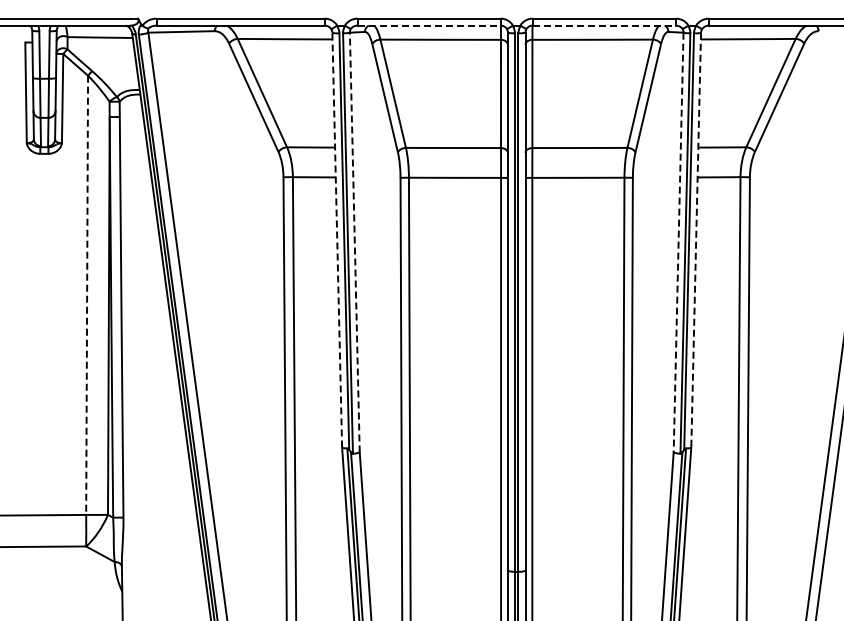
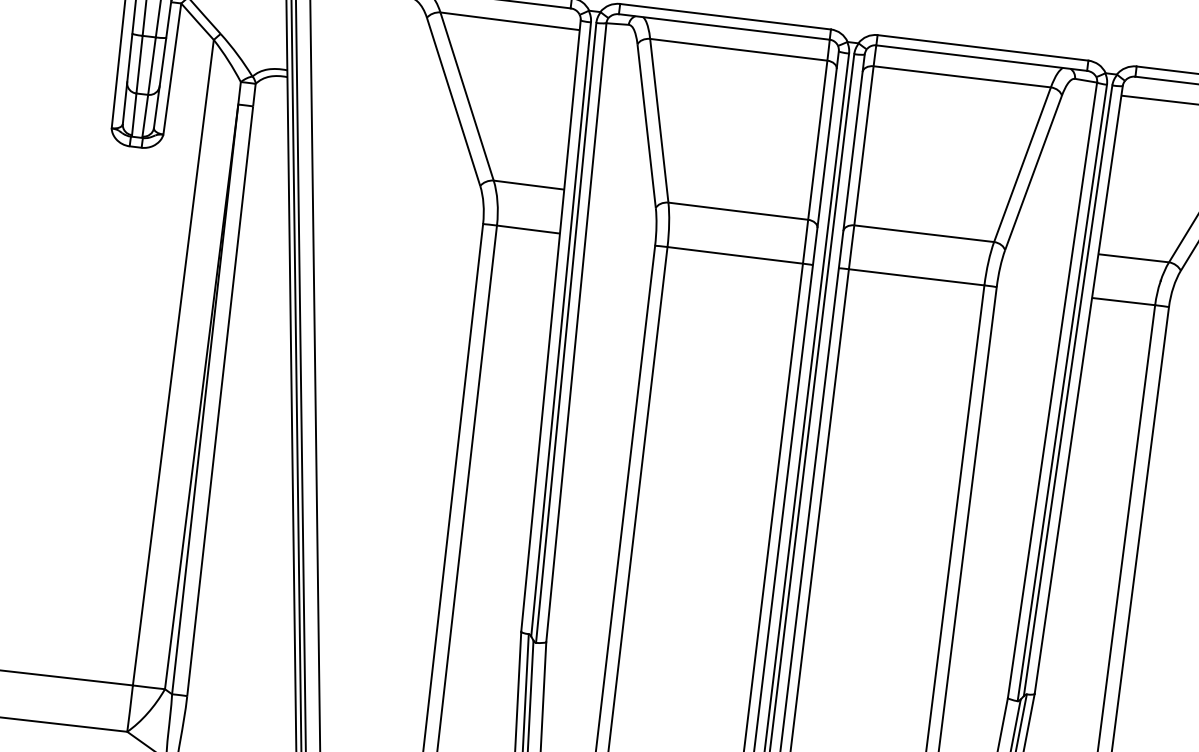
line: (429, 25) -> (724, 26), dashed -> solid
line: (604, 25) -> (982, 57), dashed -> solid
line: (337, 239) -> (551, 325), dashed -> solid
line: (696, 240) -> (1079, 390), dashed -> solid
line: (354, 242) -> (575, 332), dashed -> solid
line: (678, 242) -> (1052, 390), dashed -> solid
line: (87, 295) -> (173, 363), dashed -> solid

